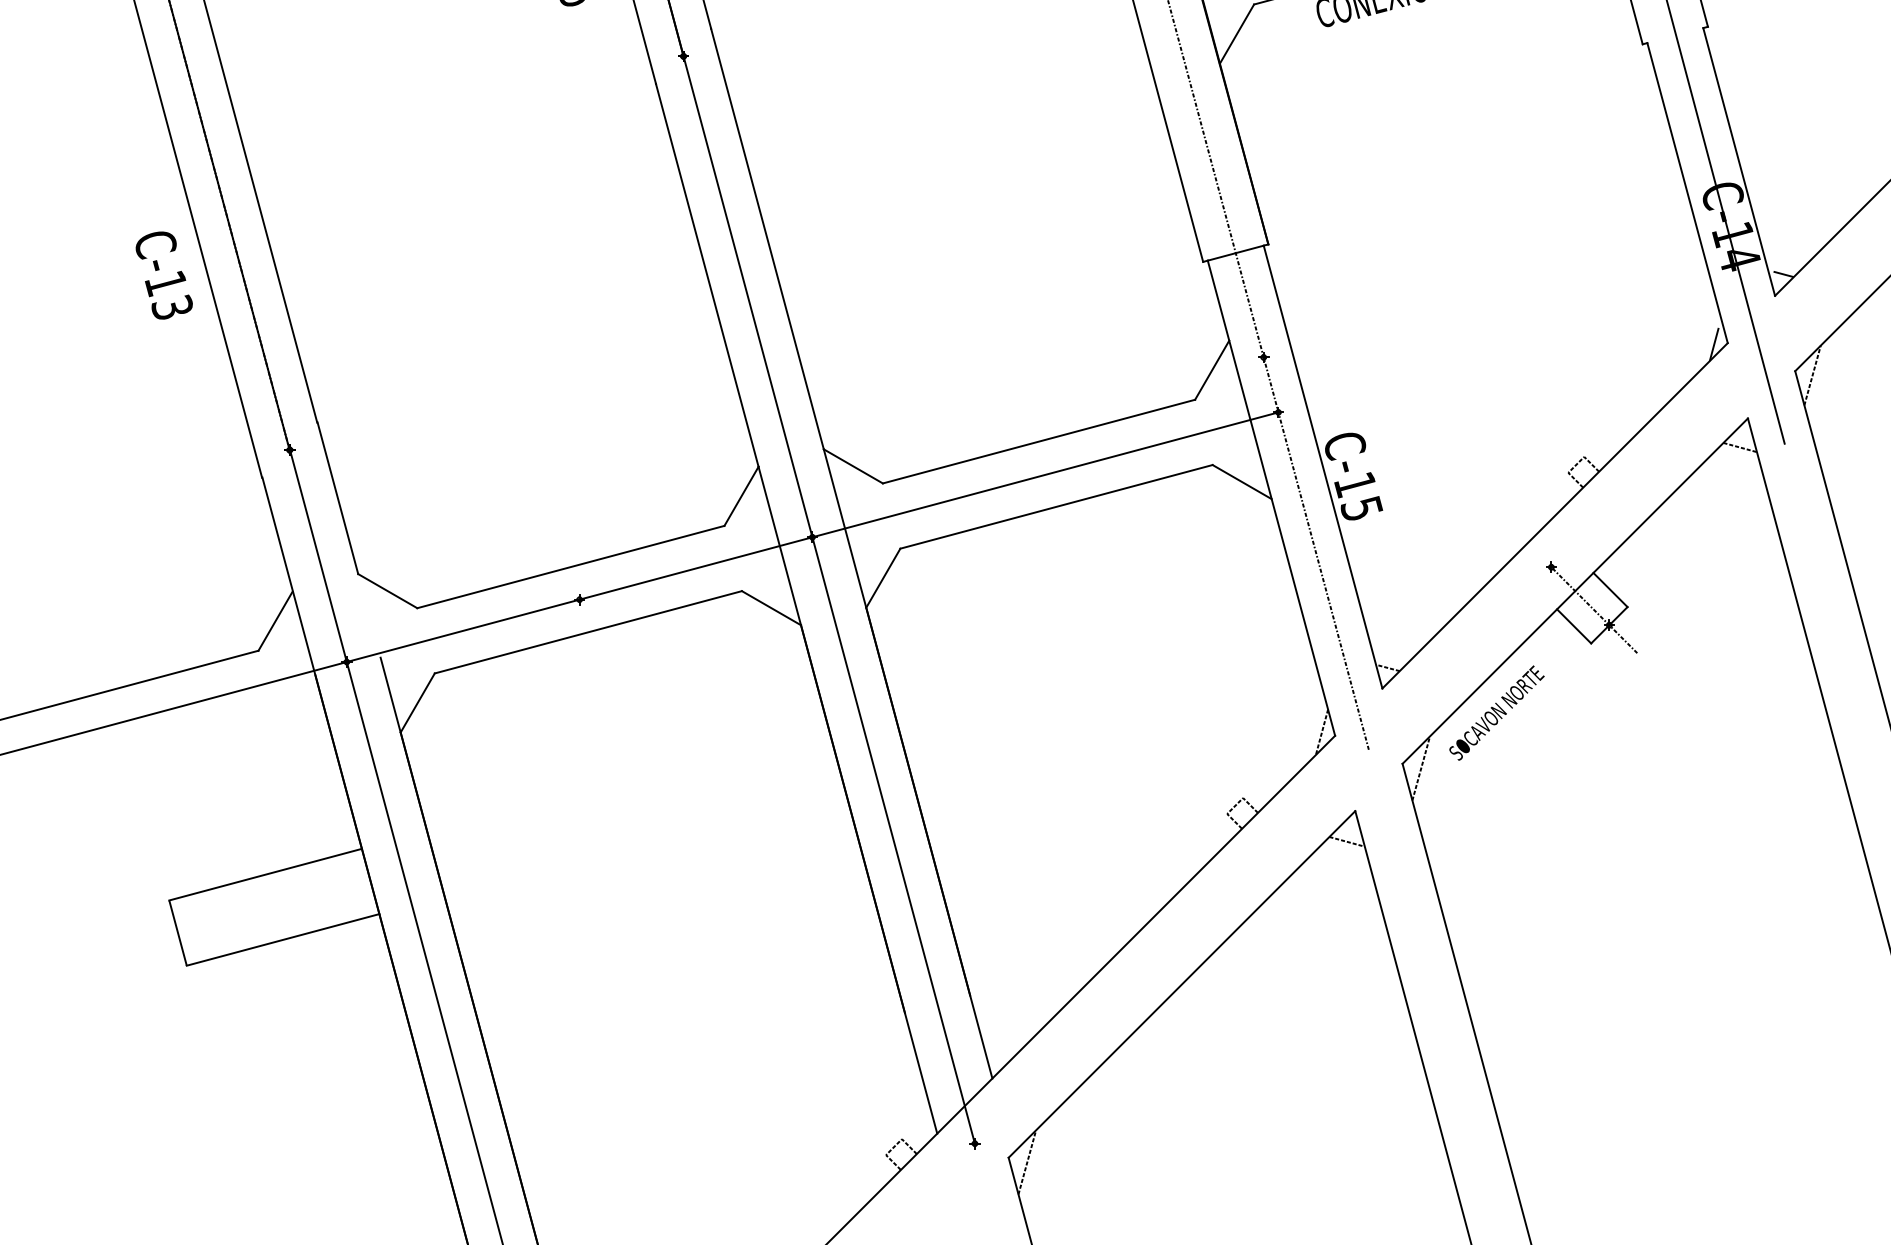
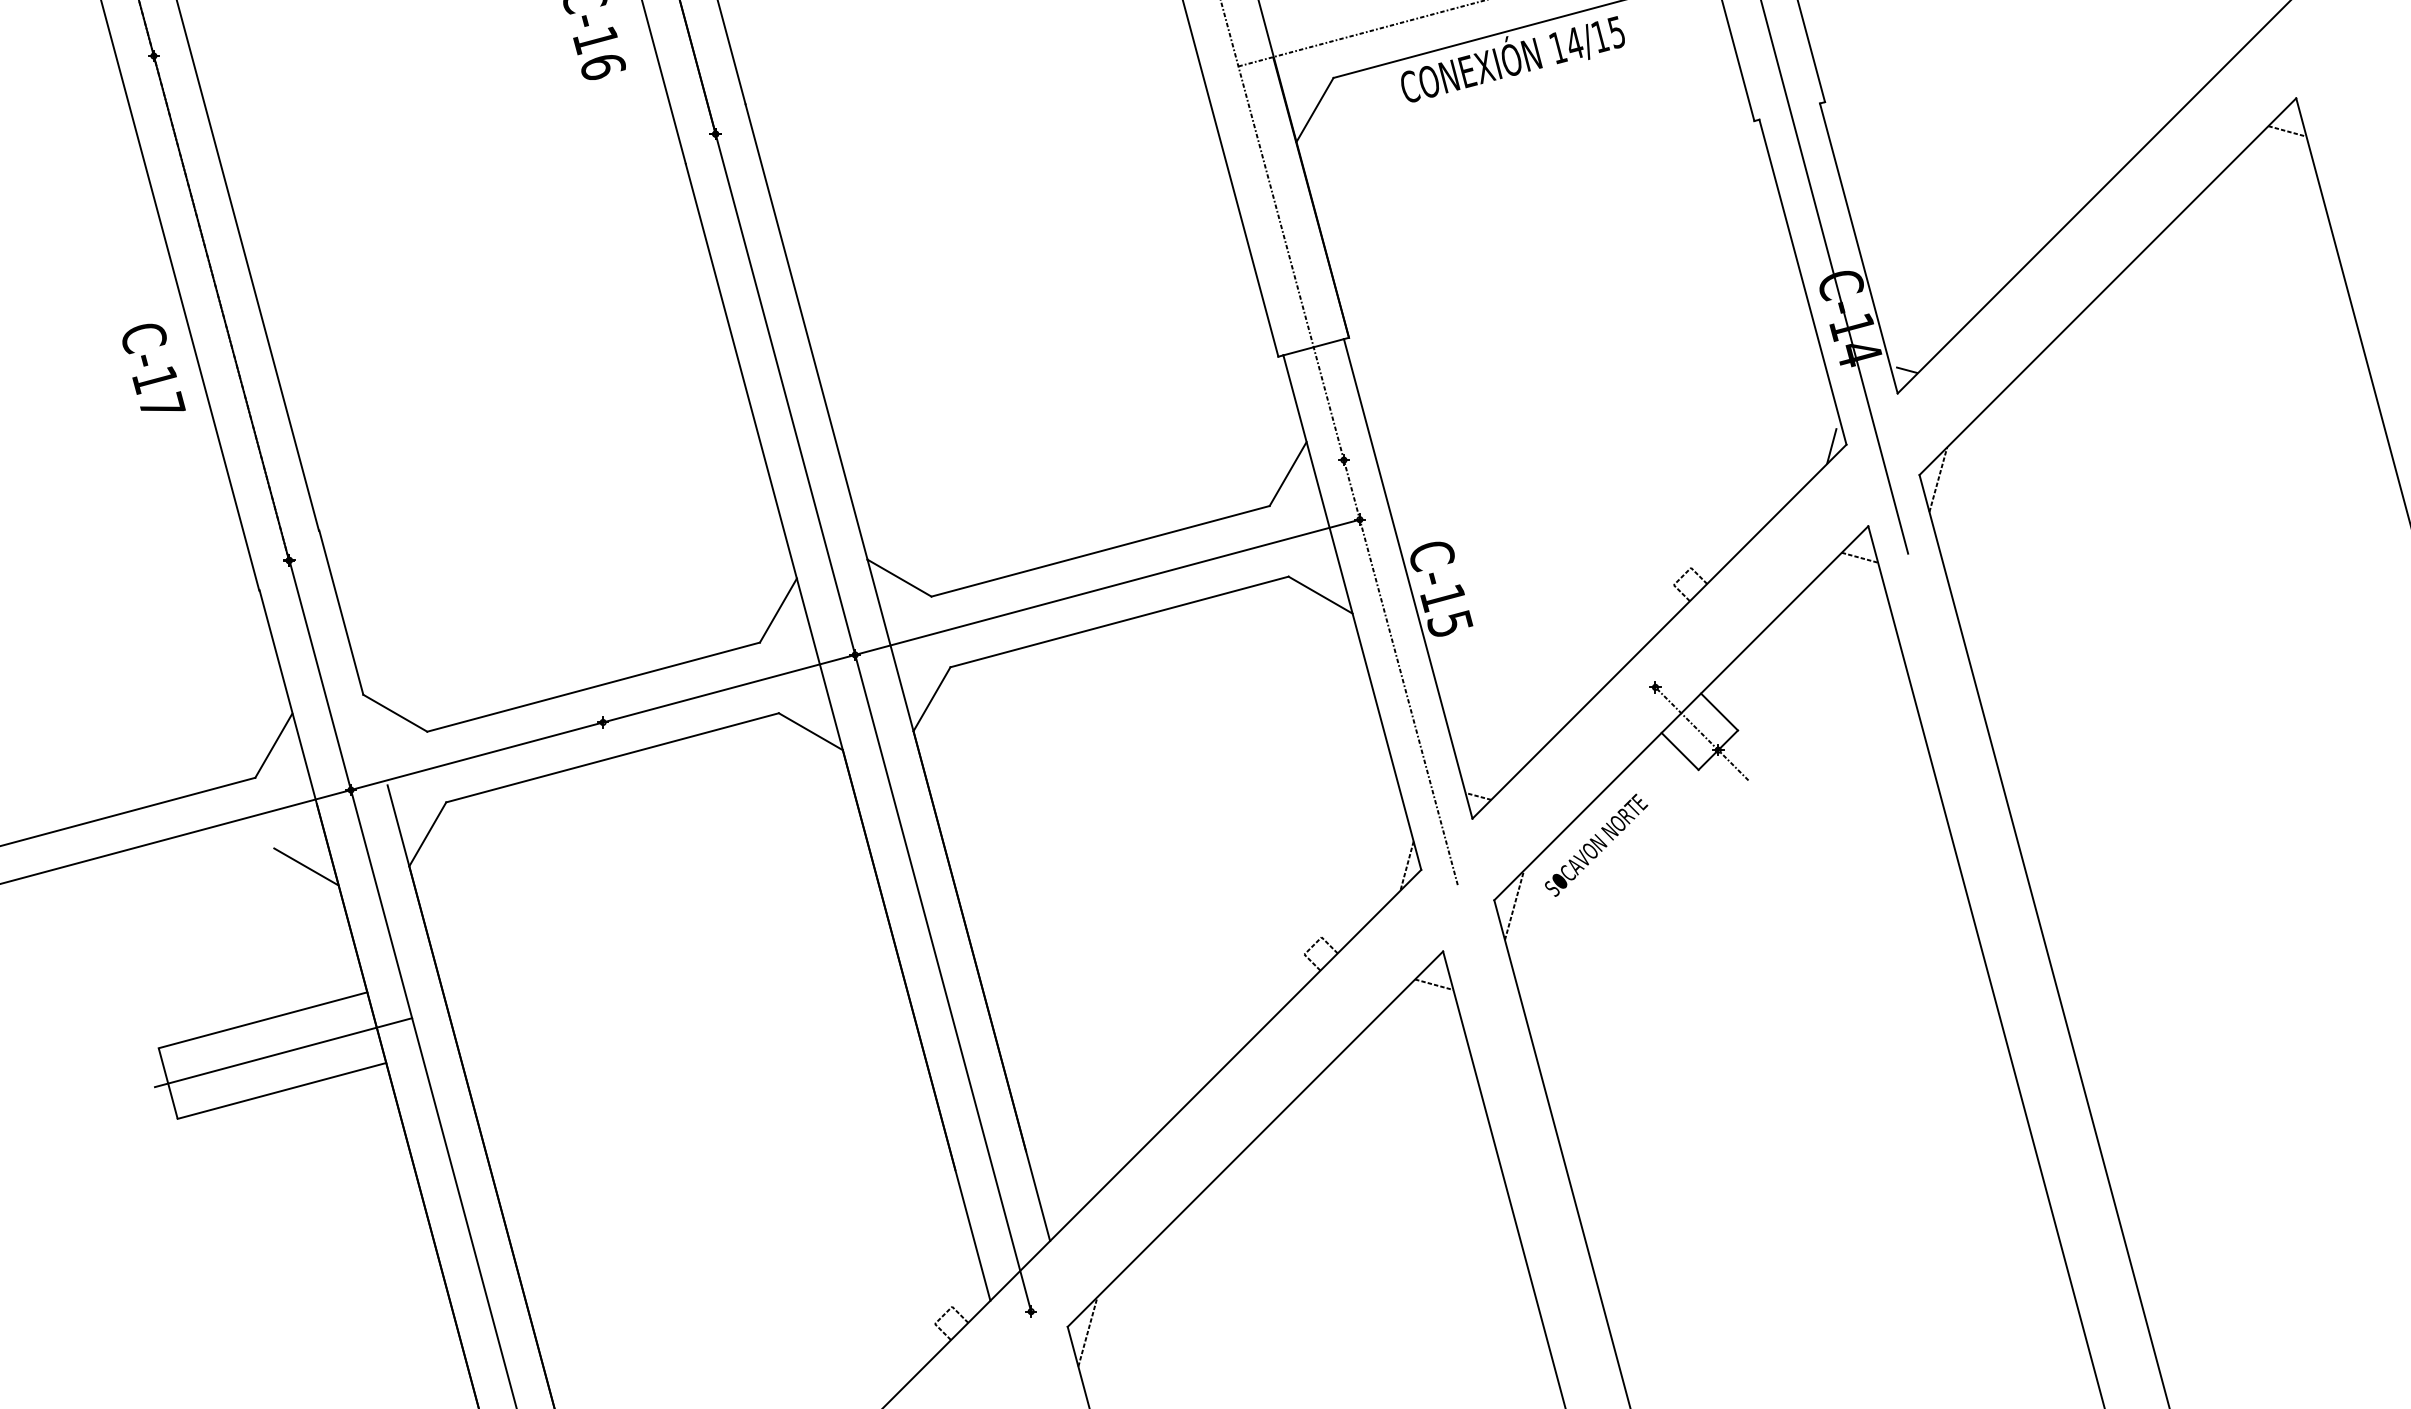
text: (172, 306) -> (162, 405), C-13 -> C-17
line: (305, 732) -> (306, 866), added
line: (284, 904) -> (283, 1052), added

